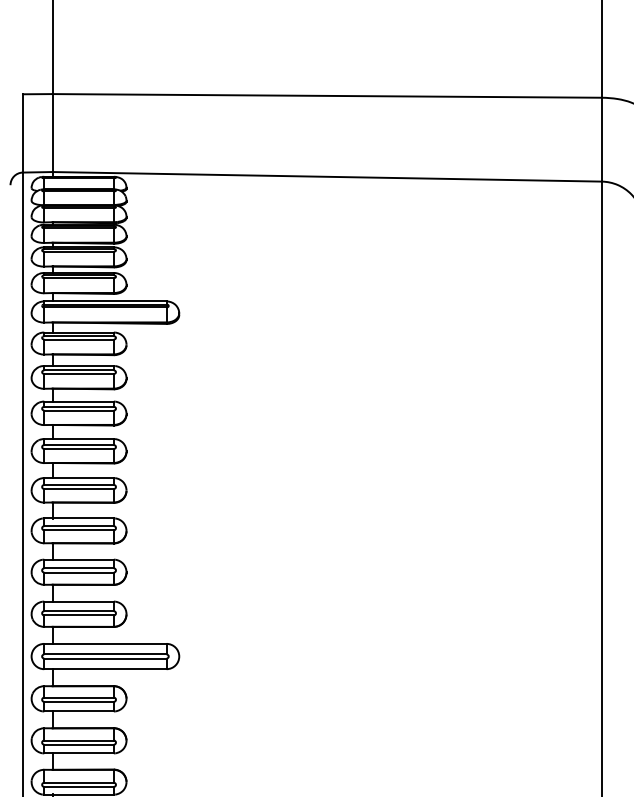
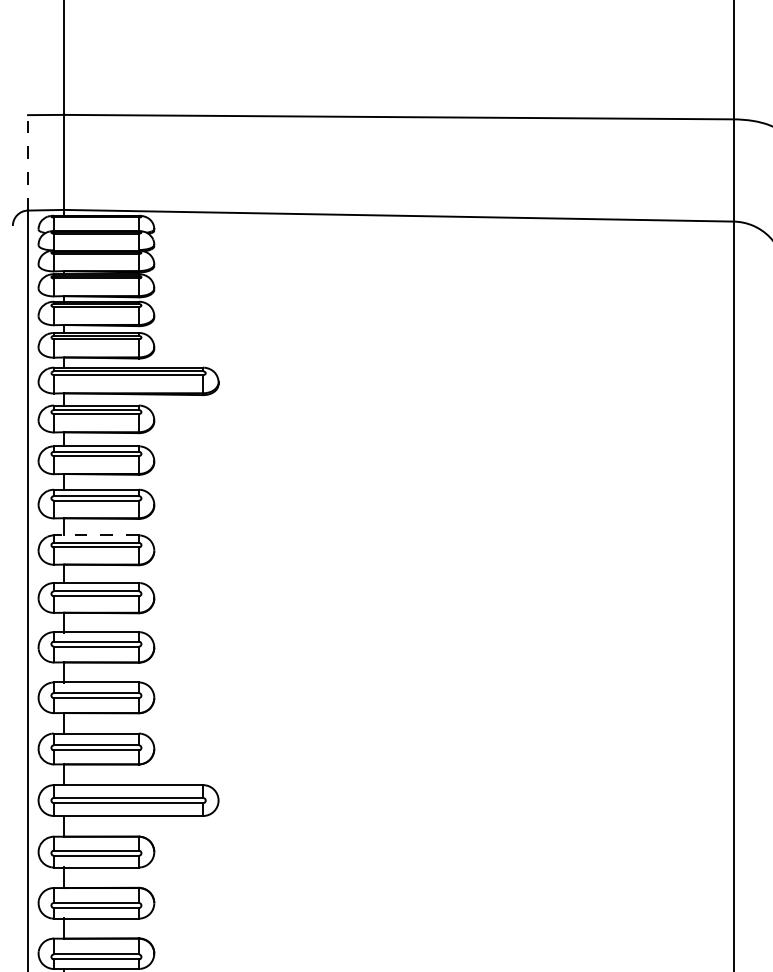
line: (23, 133) -> (28, 162), solid -> dashed
line: (78, 439) -> (95, 535), solid -> dashed

